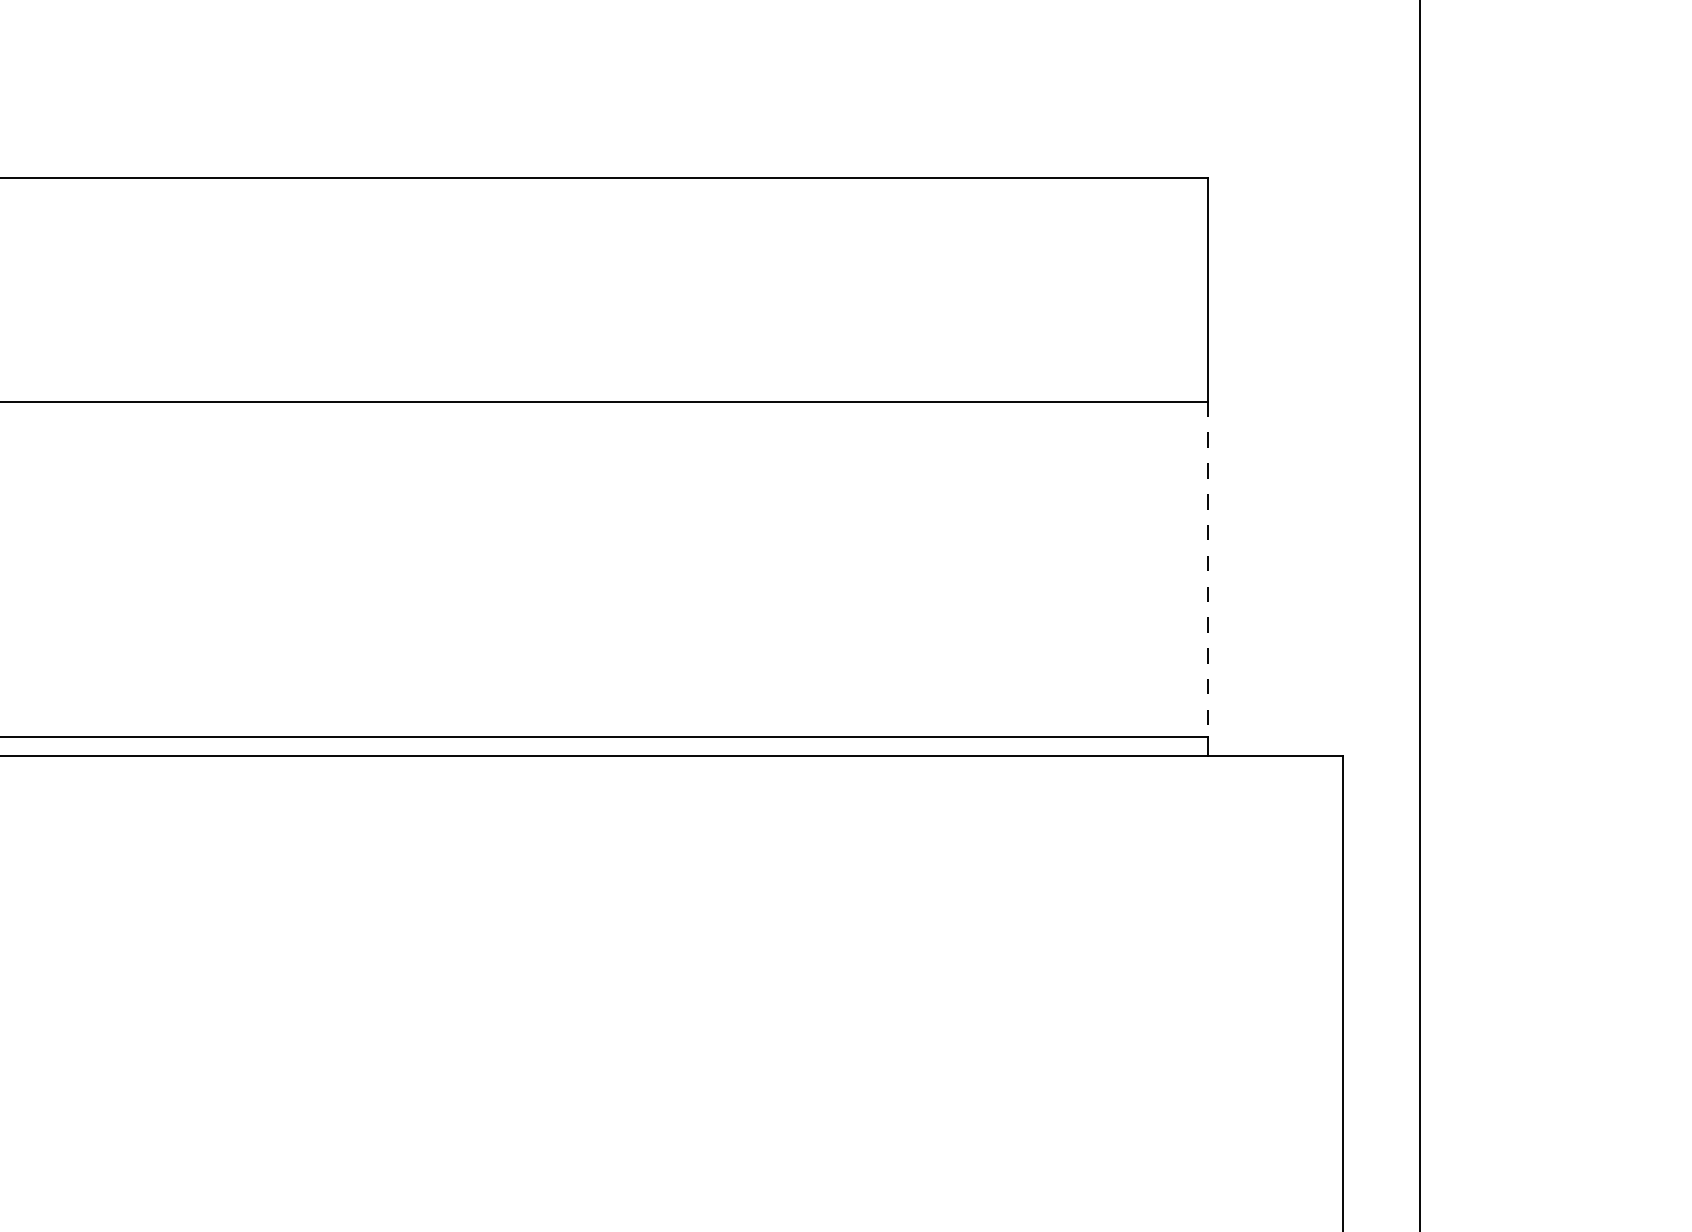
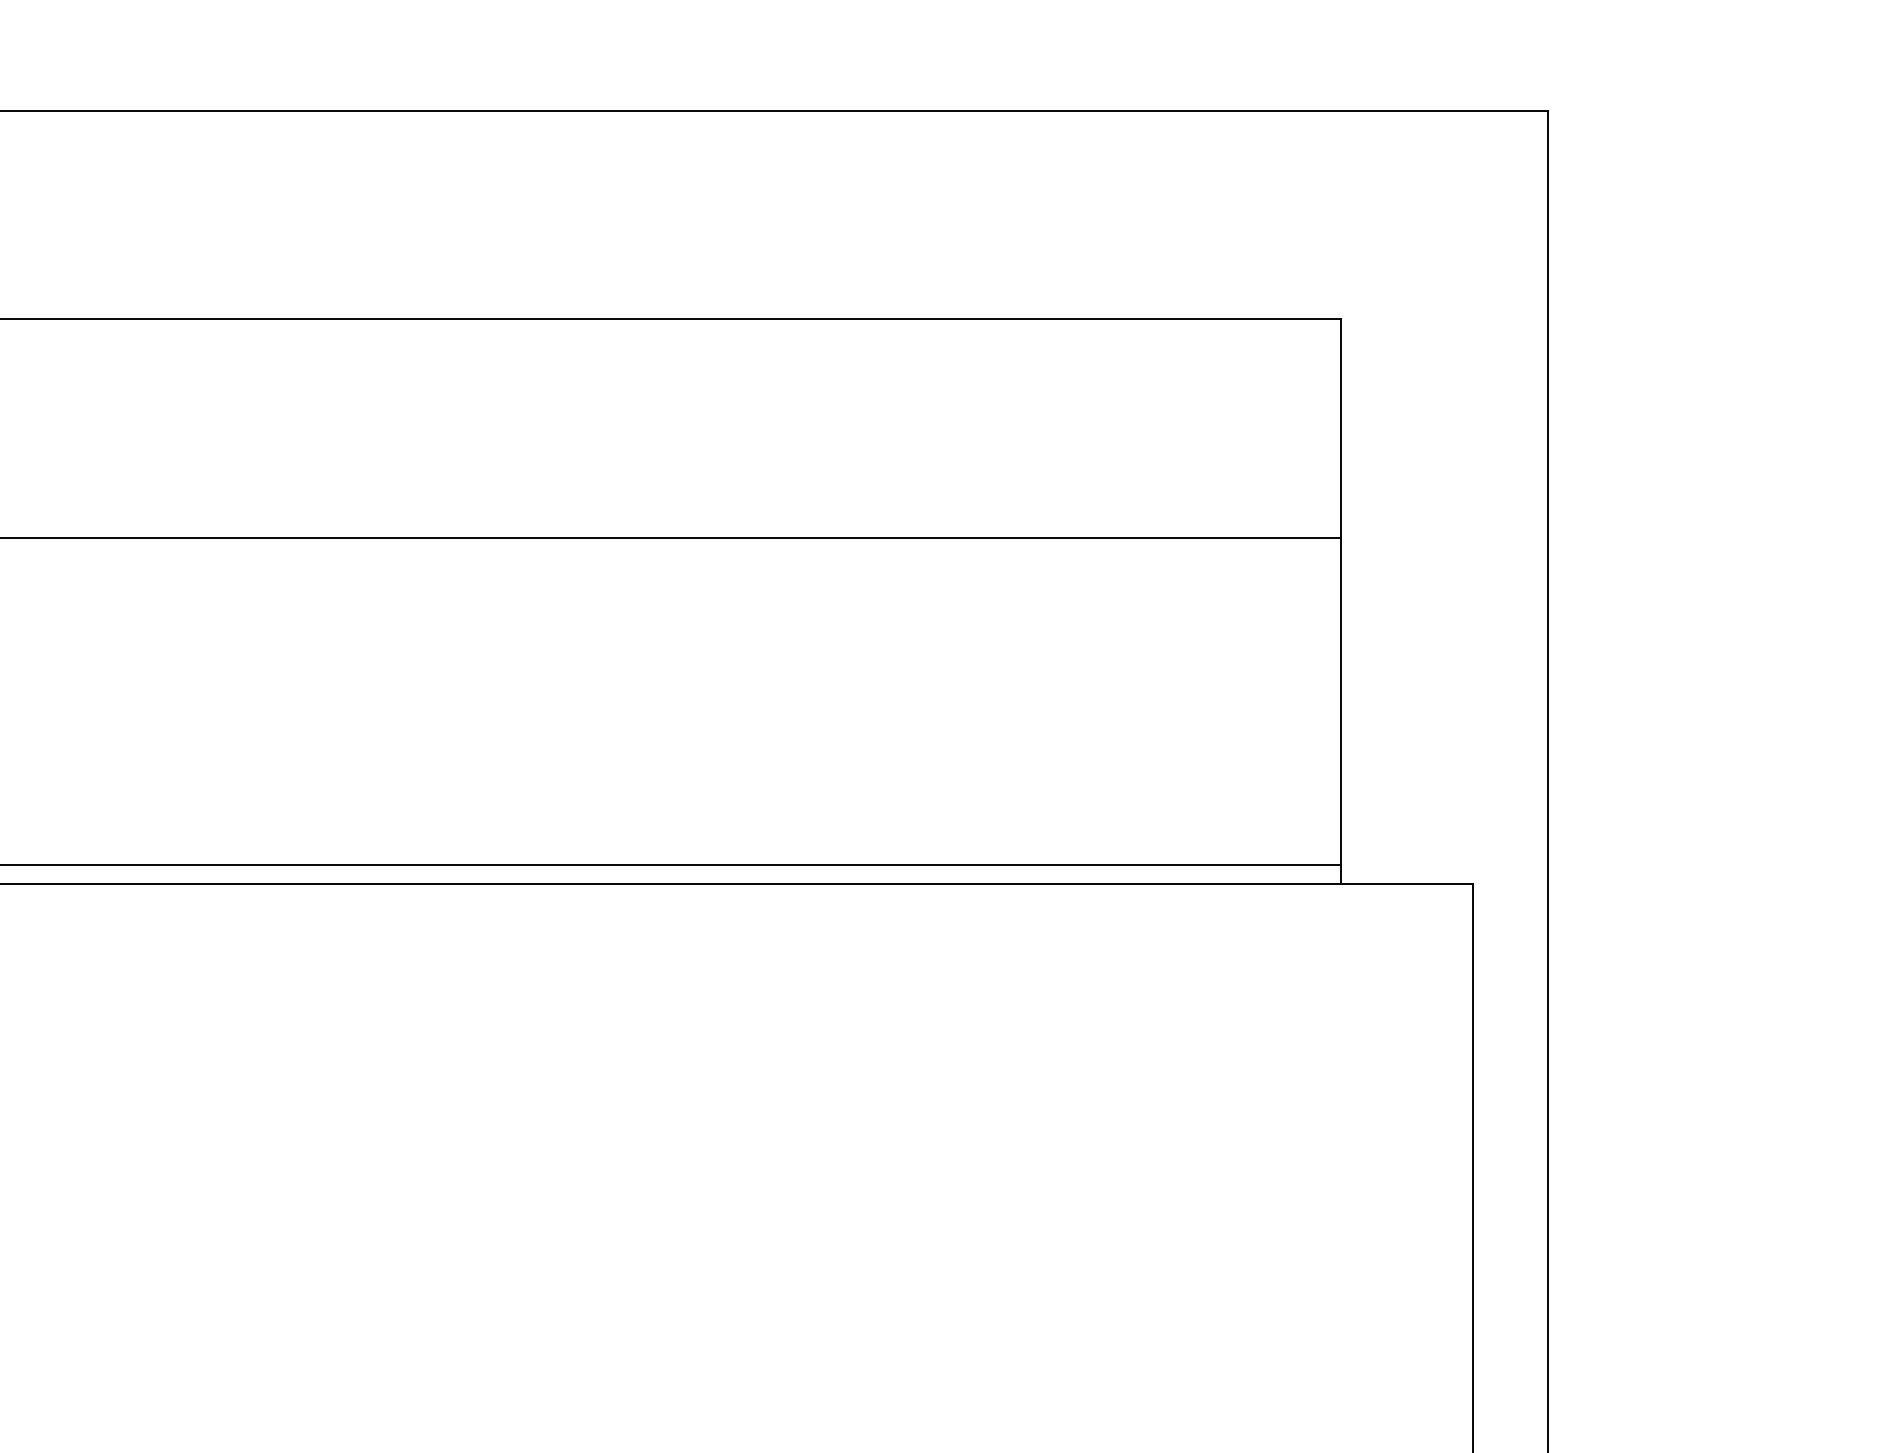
line: (1208, 569) -> (1341, 701), dashed -> solid

